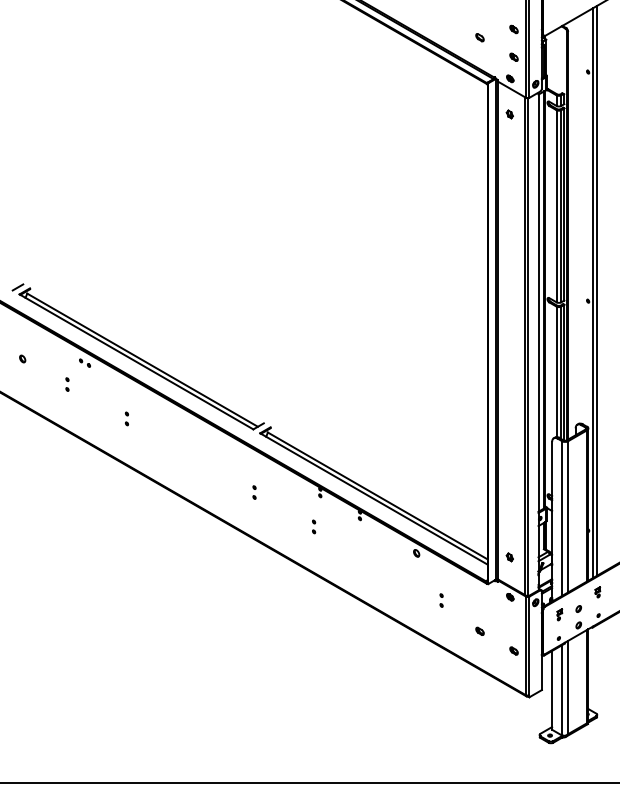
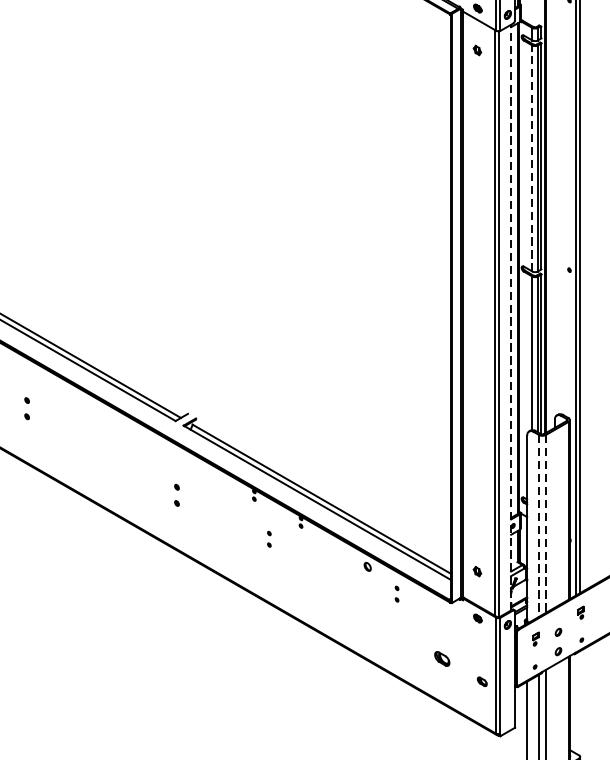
line: (556, 205) -> (532, 157), solid -> dashed
line: (538, 341) -> (511, 317), solid -> dashed
part: (126, 418) -> (26, 408), size x1.4
part: (254, 492) -> (176, 495), size x1.4
line: (568, 516) -> (546, 523), solid -> dashed
line: (562, 519) -> (539, 527), solid -> dashed
part: (314, 526) -> (269, 538), moved
part: (441, 600) -> (396, 594), moved
part: (479, 630) -> (441, 657), size x1.6

